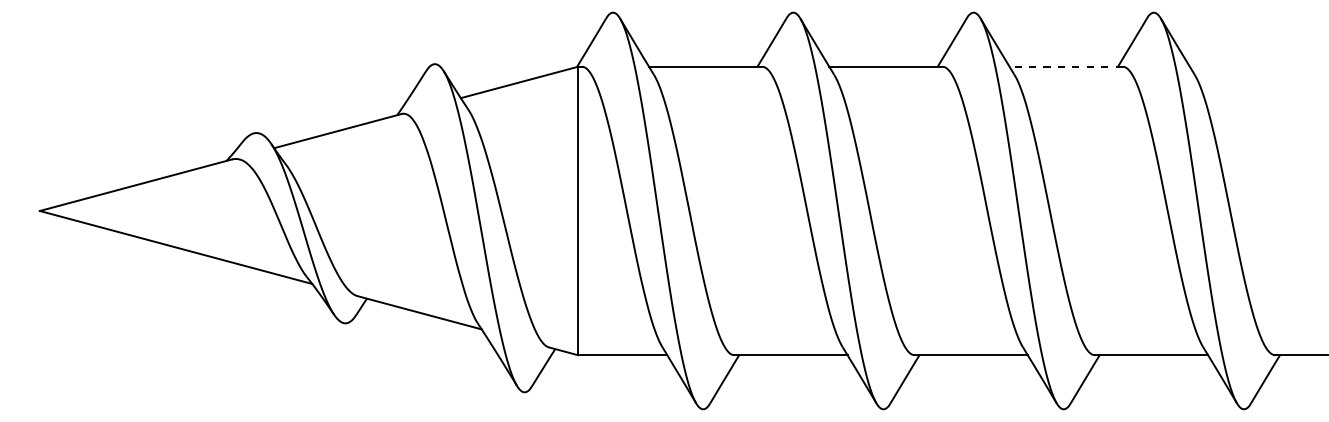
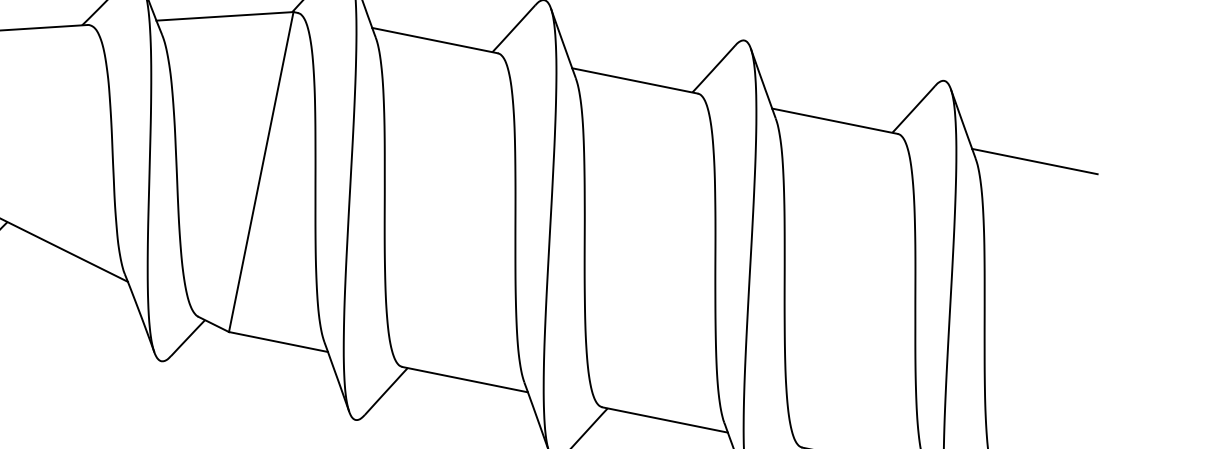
line: (1066, 66) -> (835, 121), dashed -> solid
line: (1245, 66) -> (1033, 161), added

